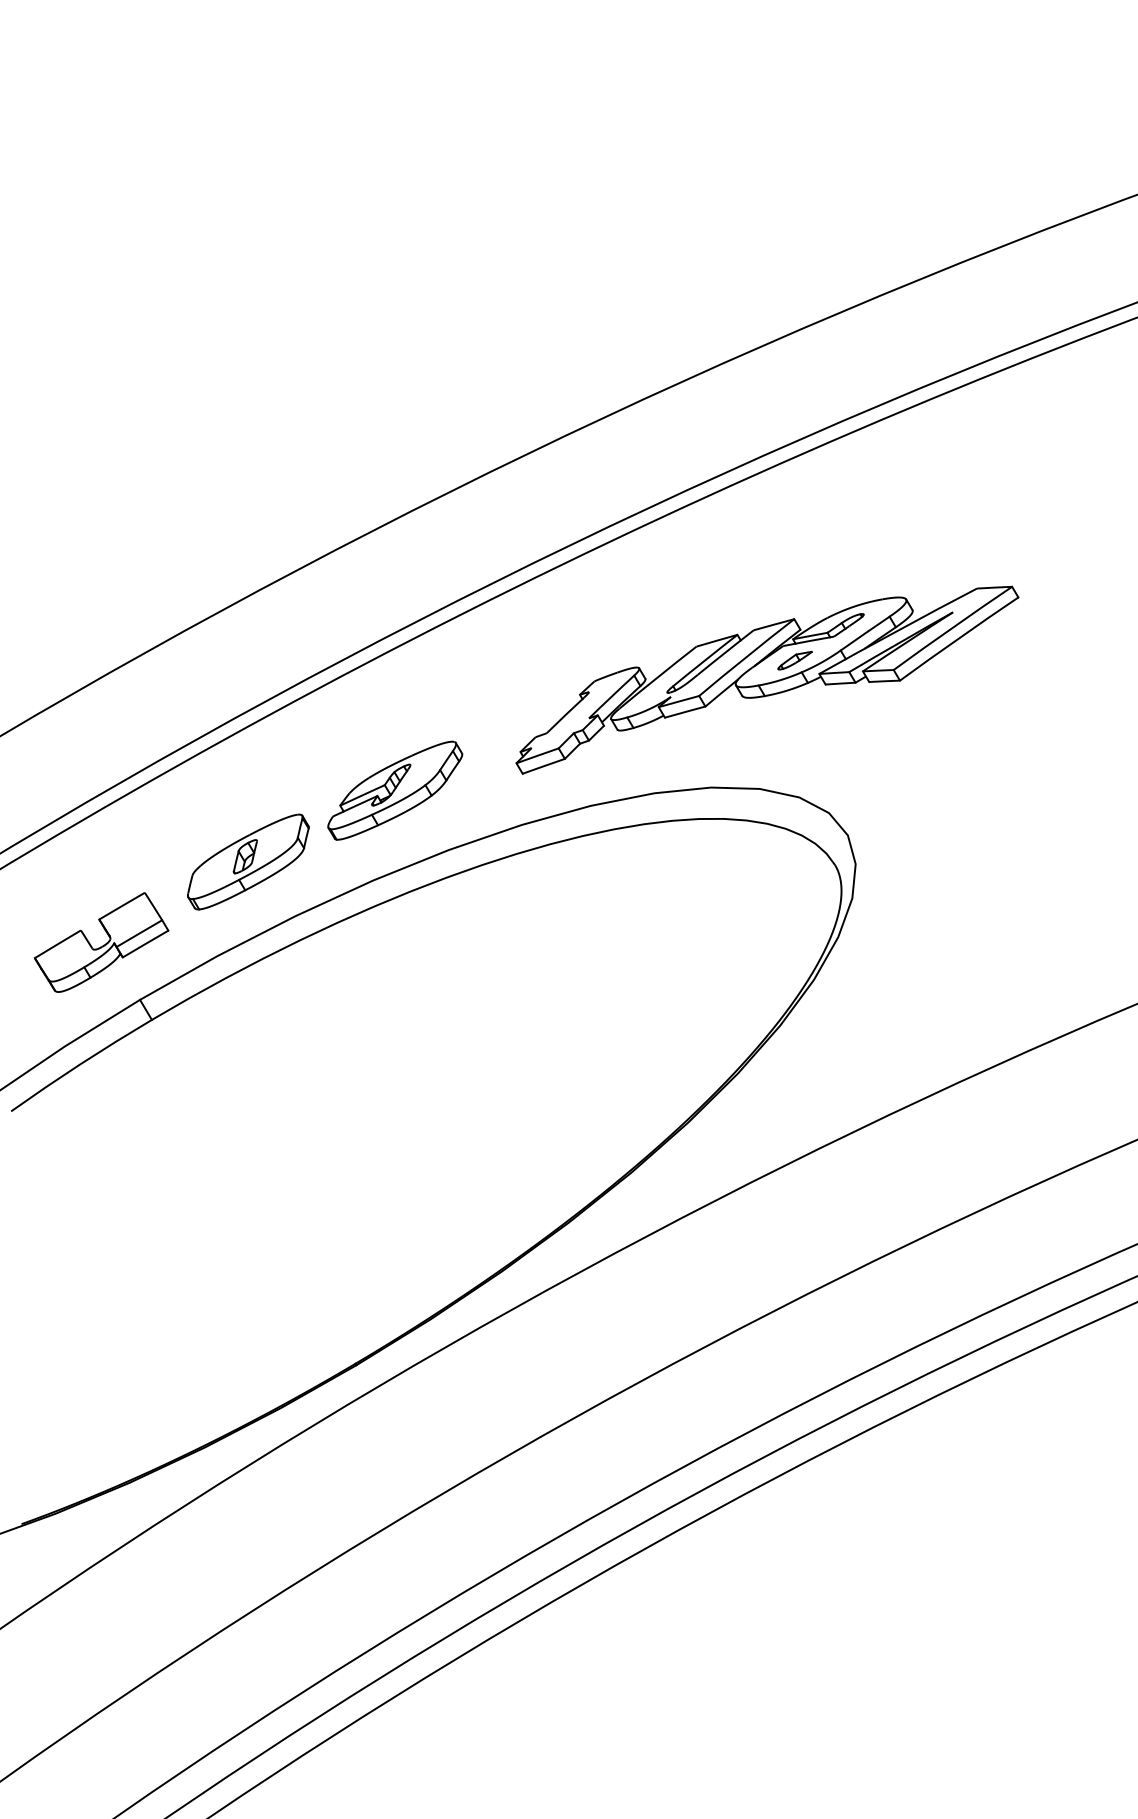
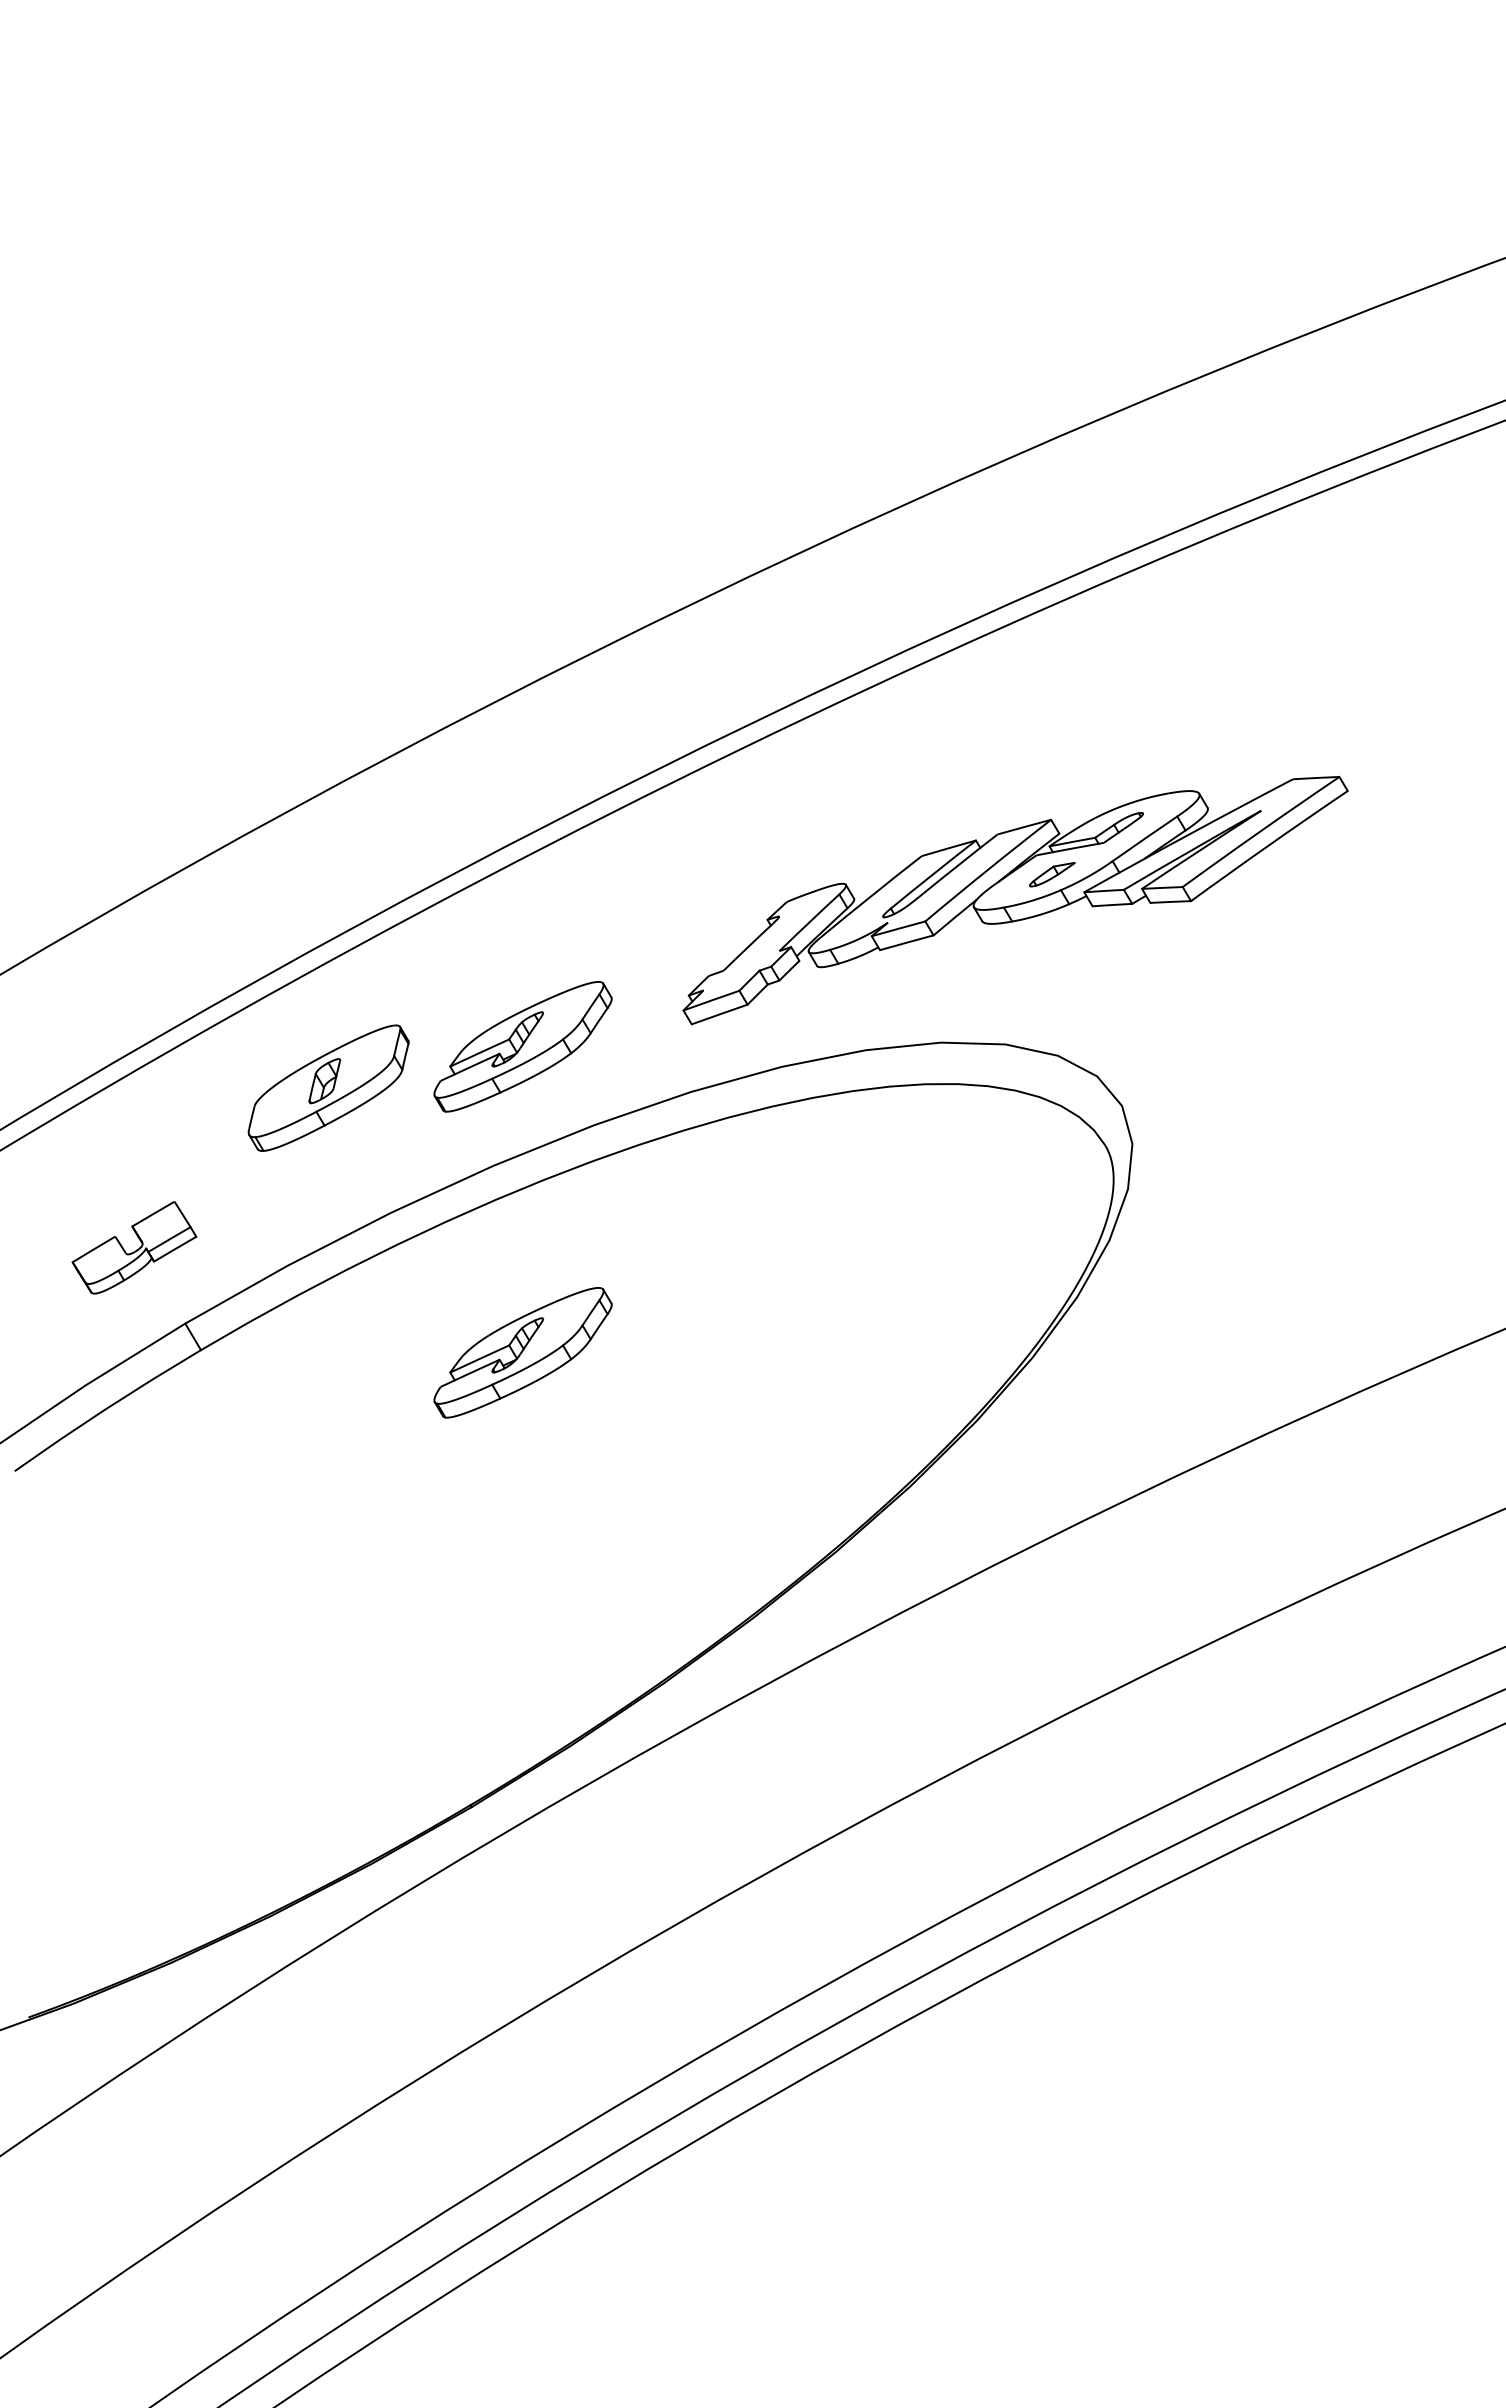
part: (248, 861) -> (328, 1087), moved
part: (101, 942) -> (134, 1247), size x0.7
part: (394, 1021) -> (522, 1352), added

